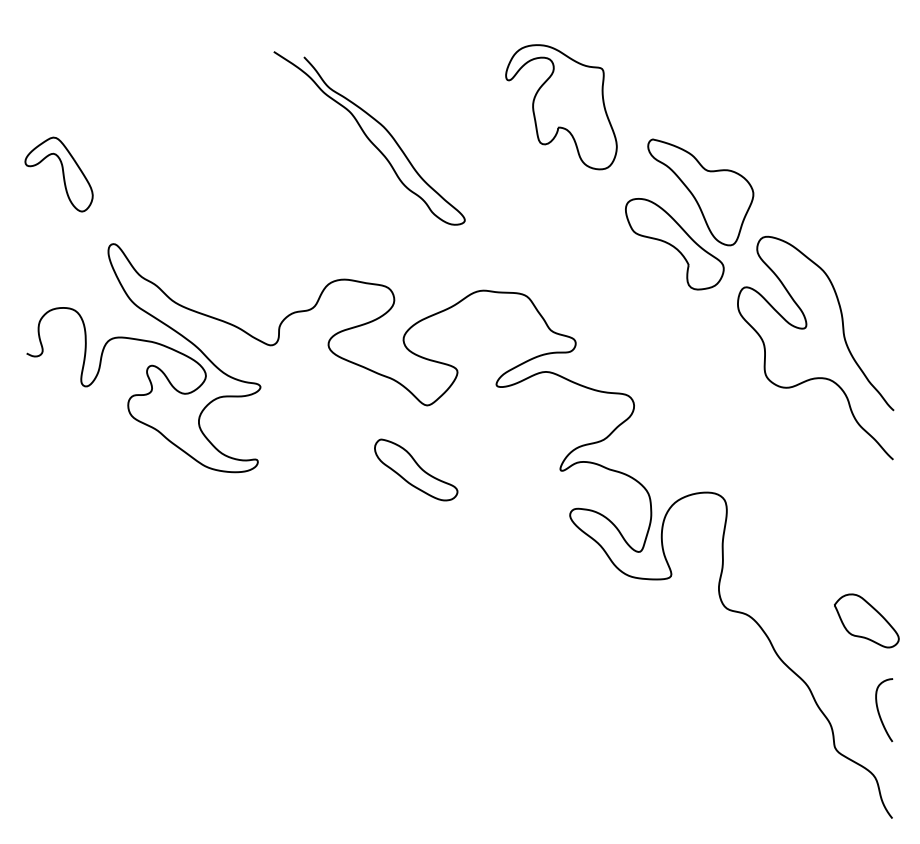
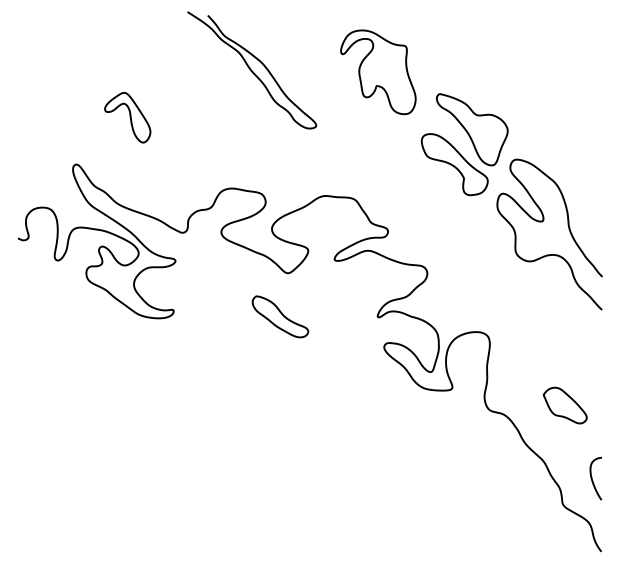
curve: (370, 138) -> (252, 70), moved
part: (58, 174) -> (127, 117), moved
part: (865, 620) -> (564, 405), moved

